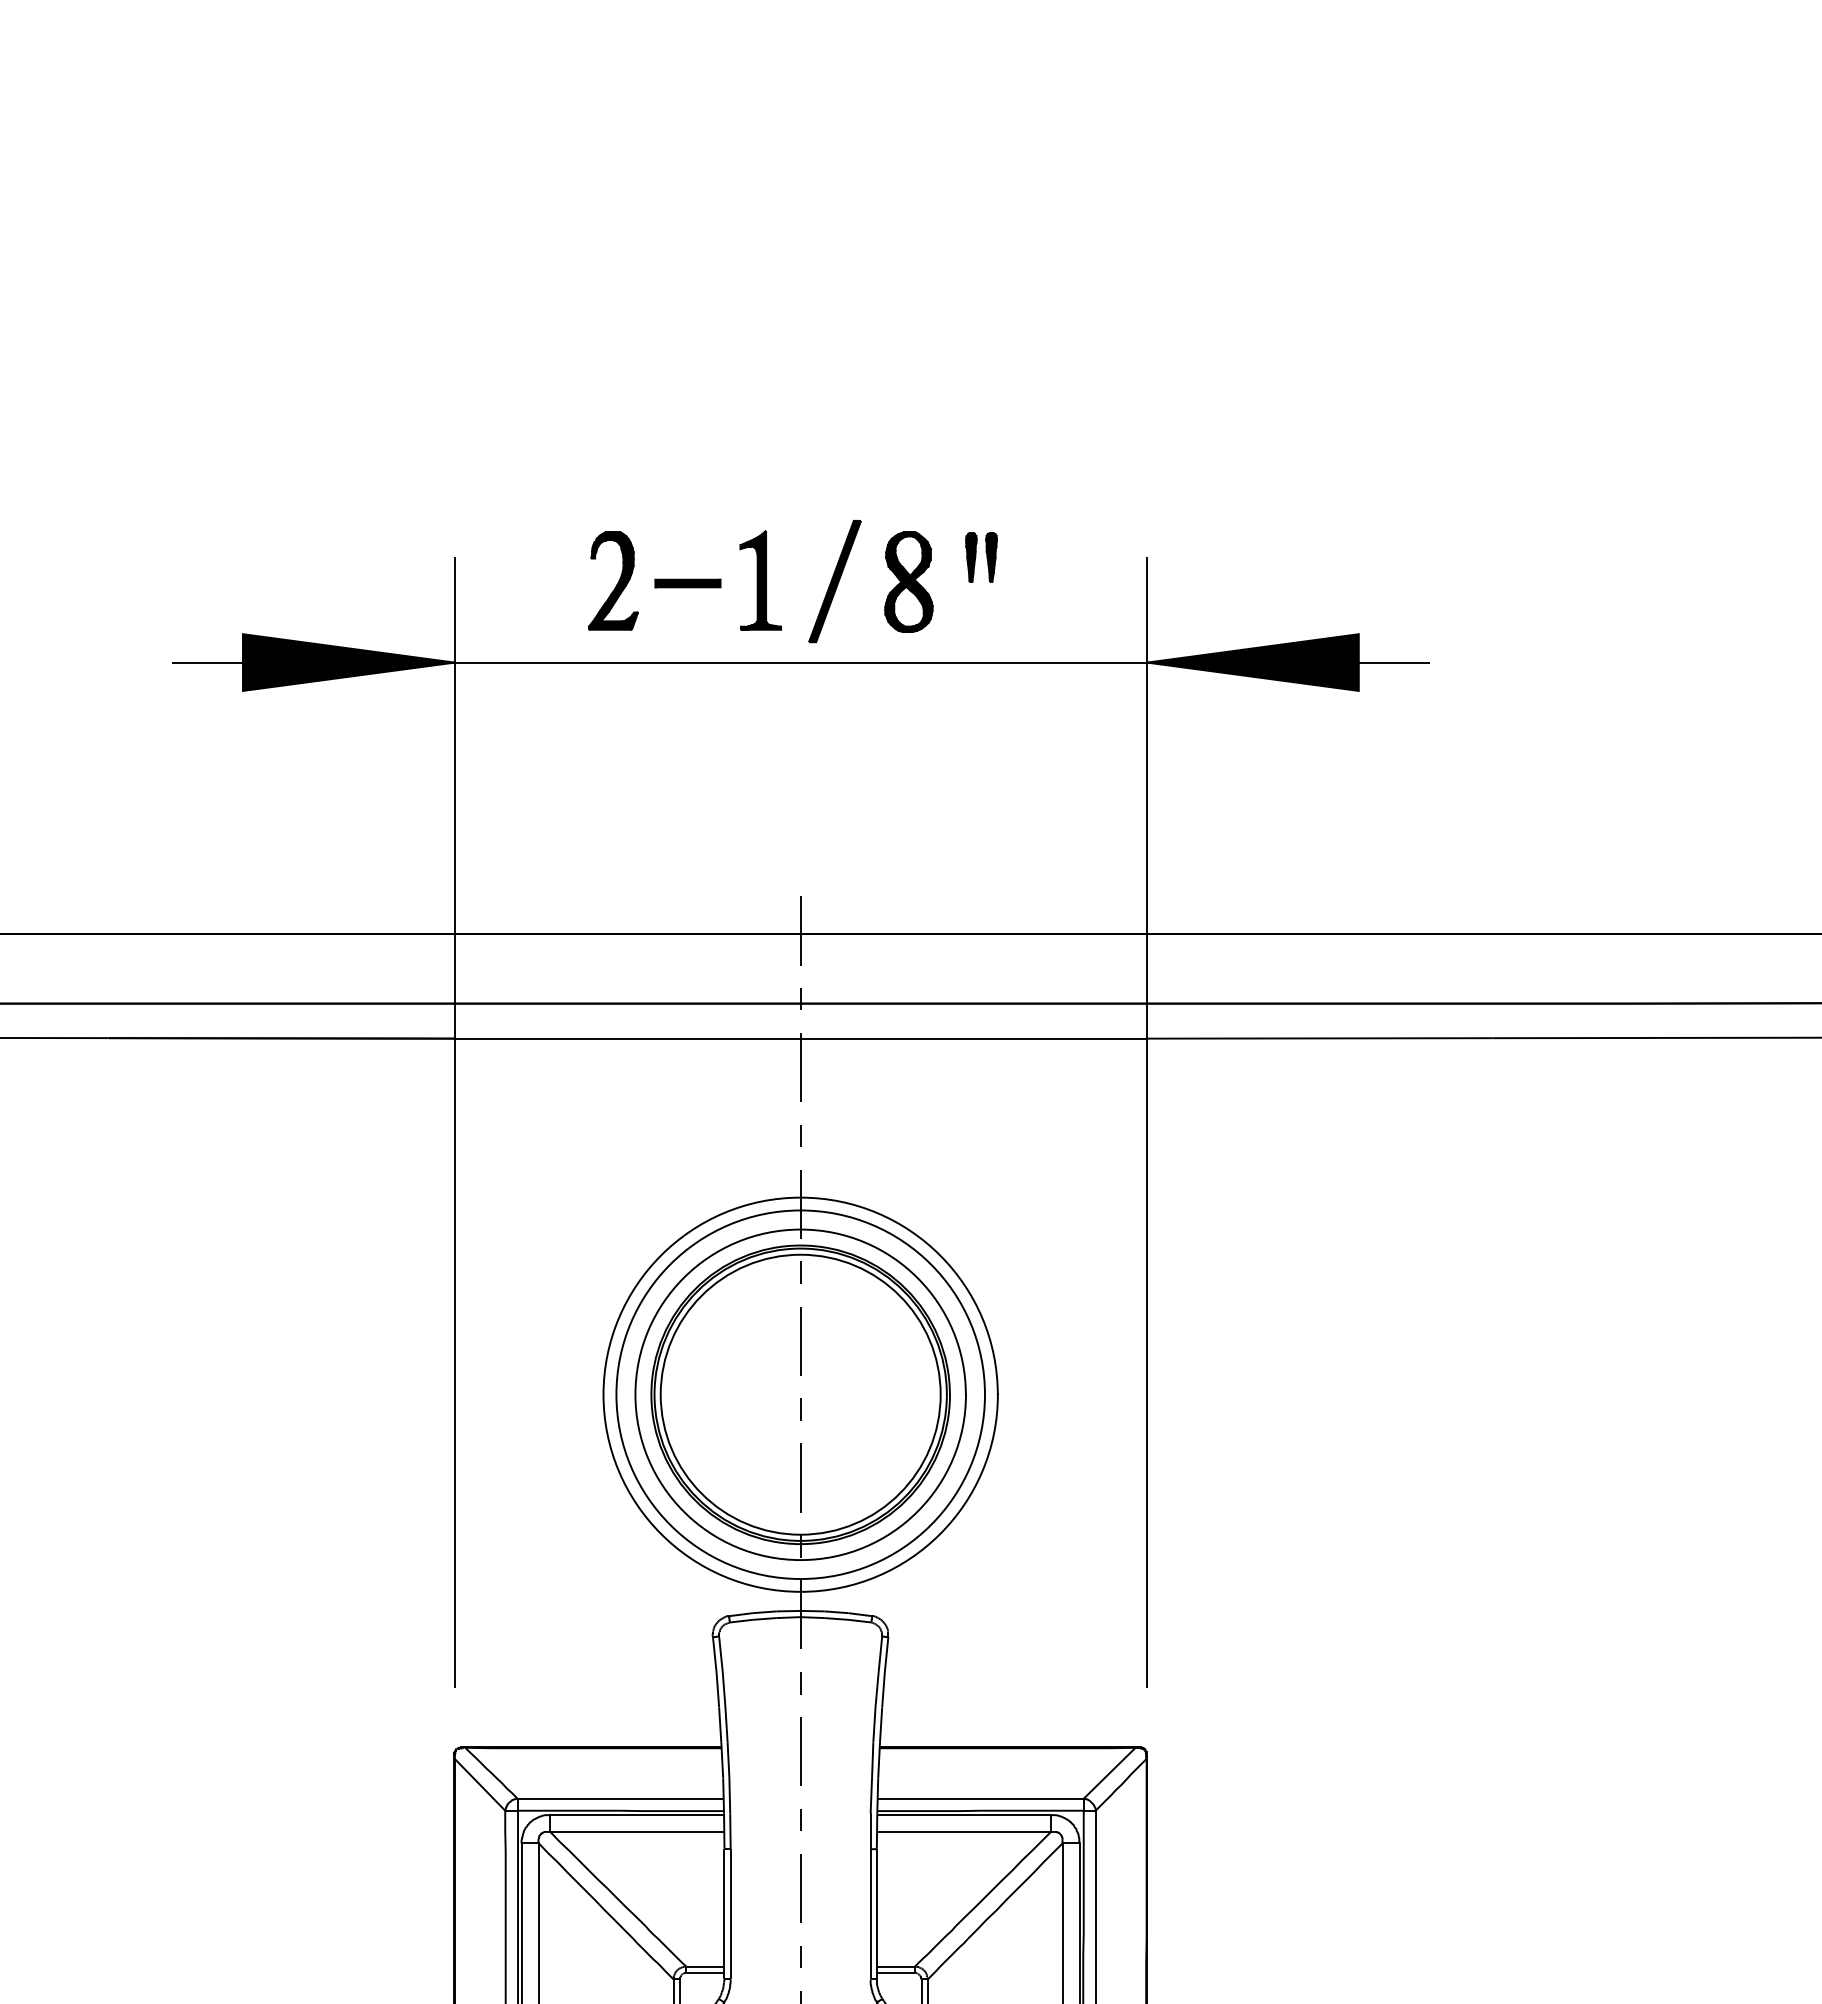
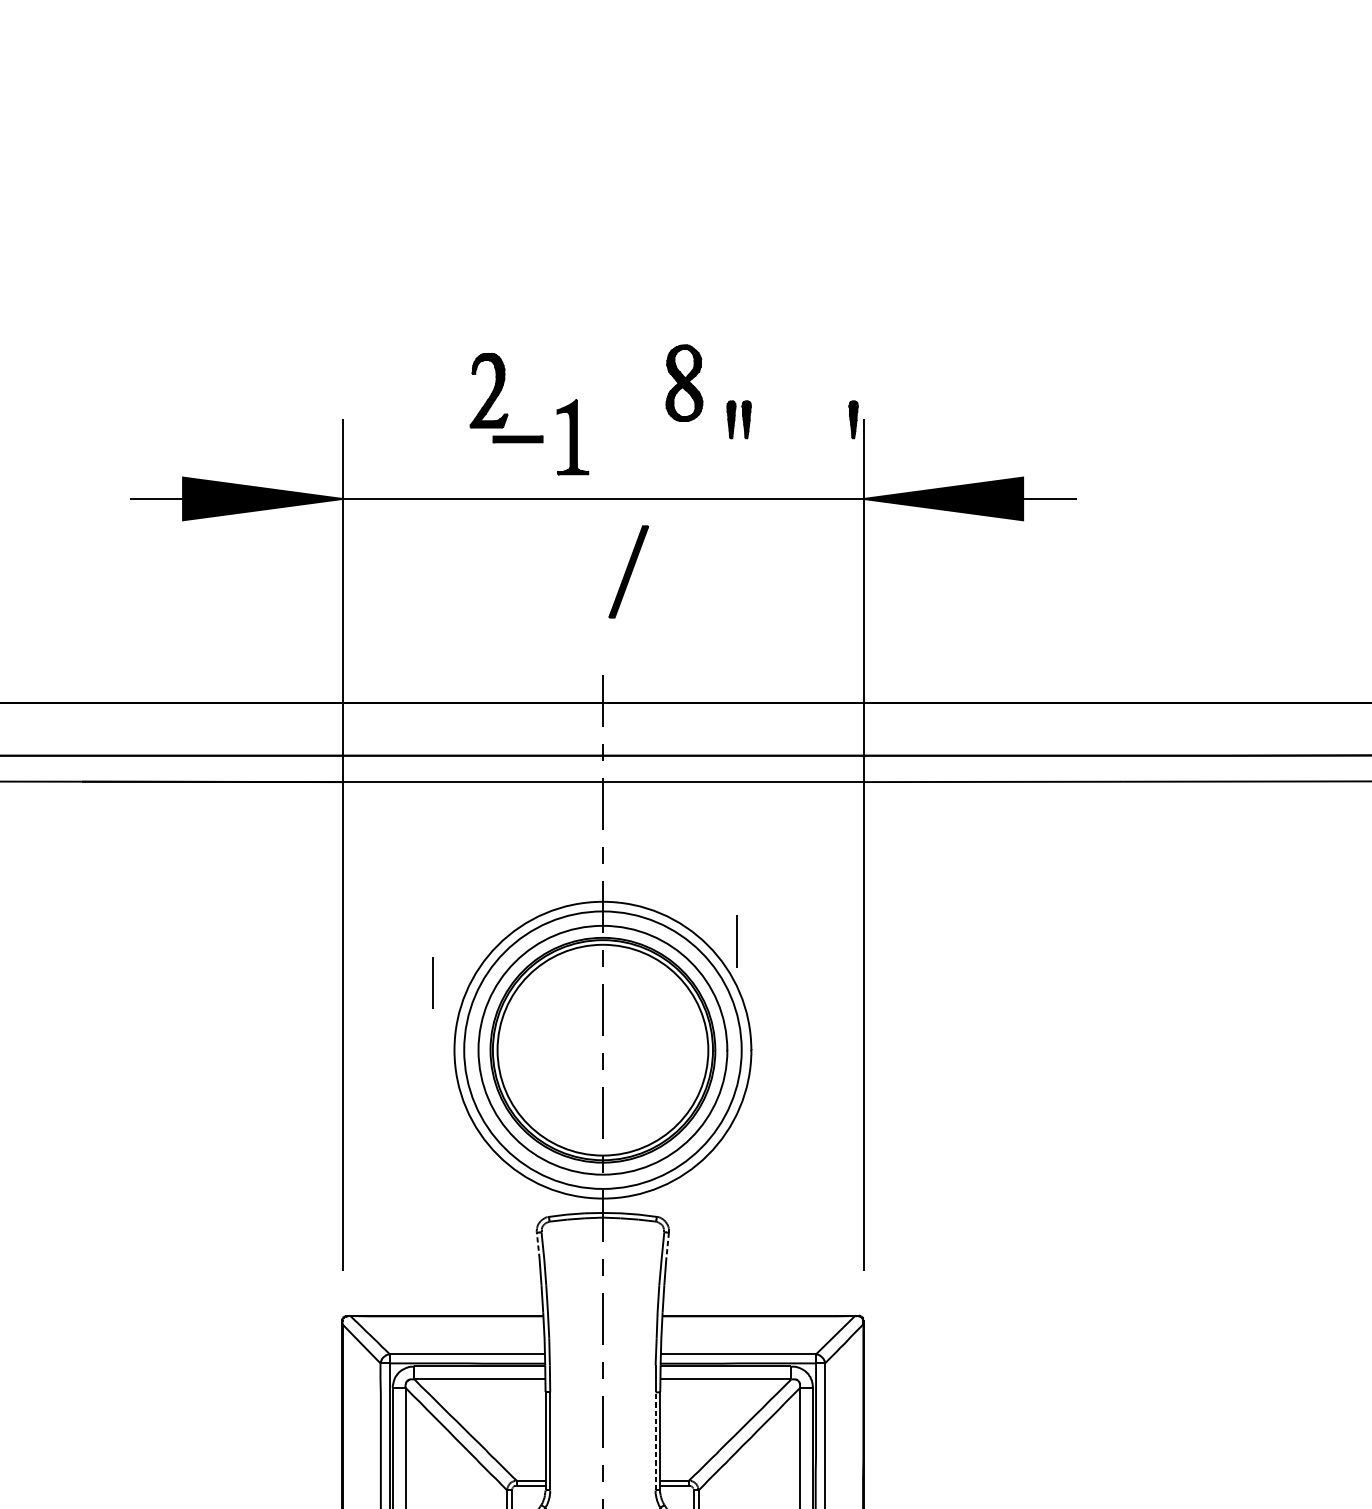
part: (1133, 557) -> (853, 419), added
part: (613, 580) -> (489, 390), moved
part: (834, 581) -> (628, 571), moved
part: (908, 581) -> (684, 382), moved
line: (978, 1249) -> (736, 940), added
line: (574, 1305) -> (432, 983), added
line: (714, 1654) -> (538, 1245), solid -> dashed
line: (886, 1654) -> (667, 1245), solid -> dashed
line: (870, 1913) -> (655, 1440), solid -> dashed

